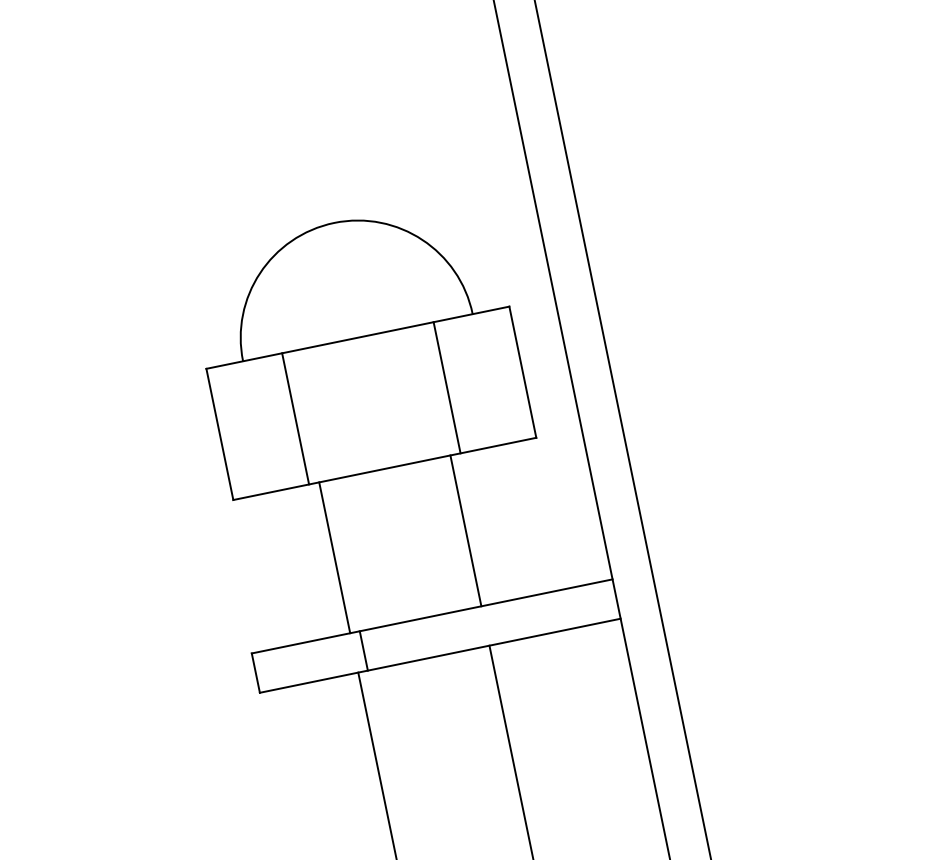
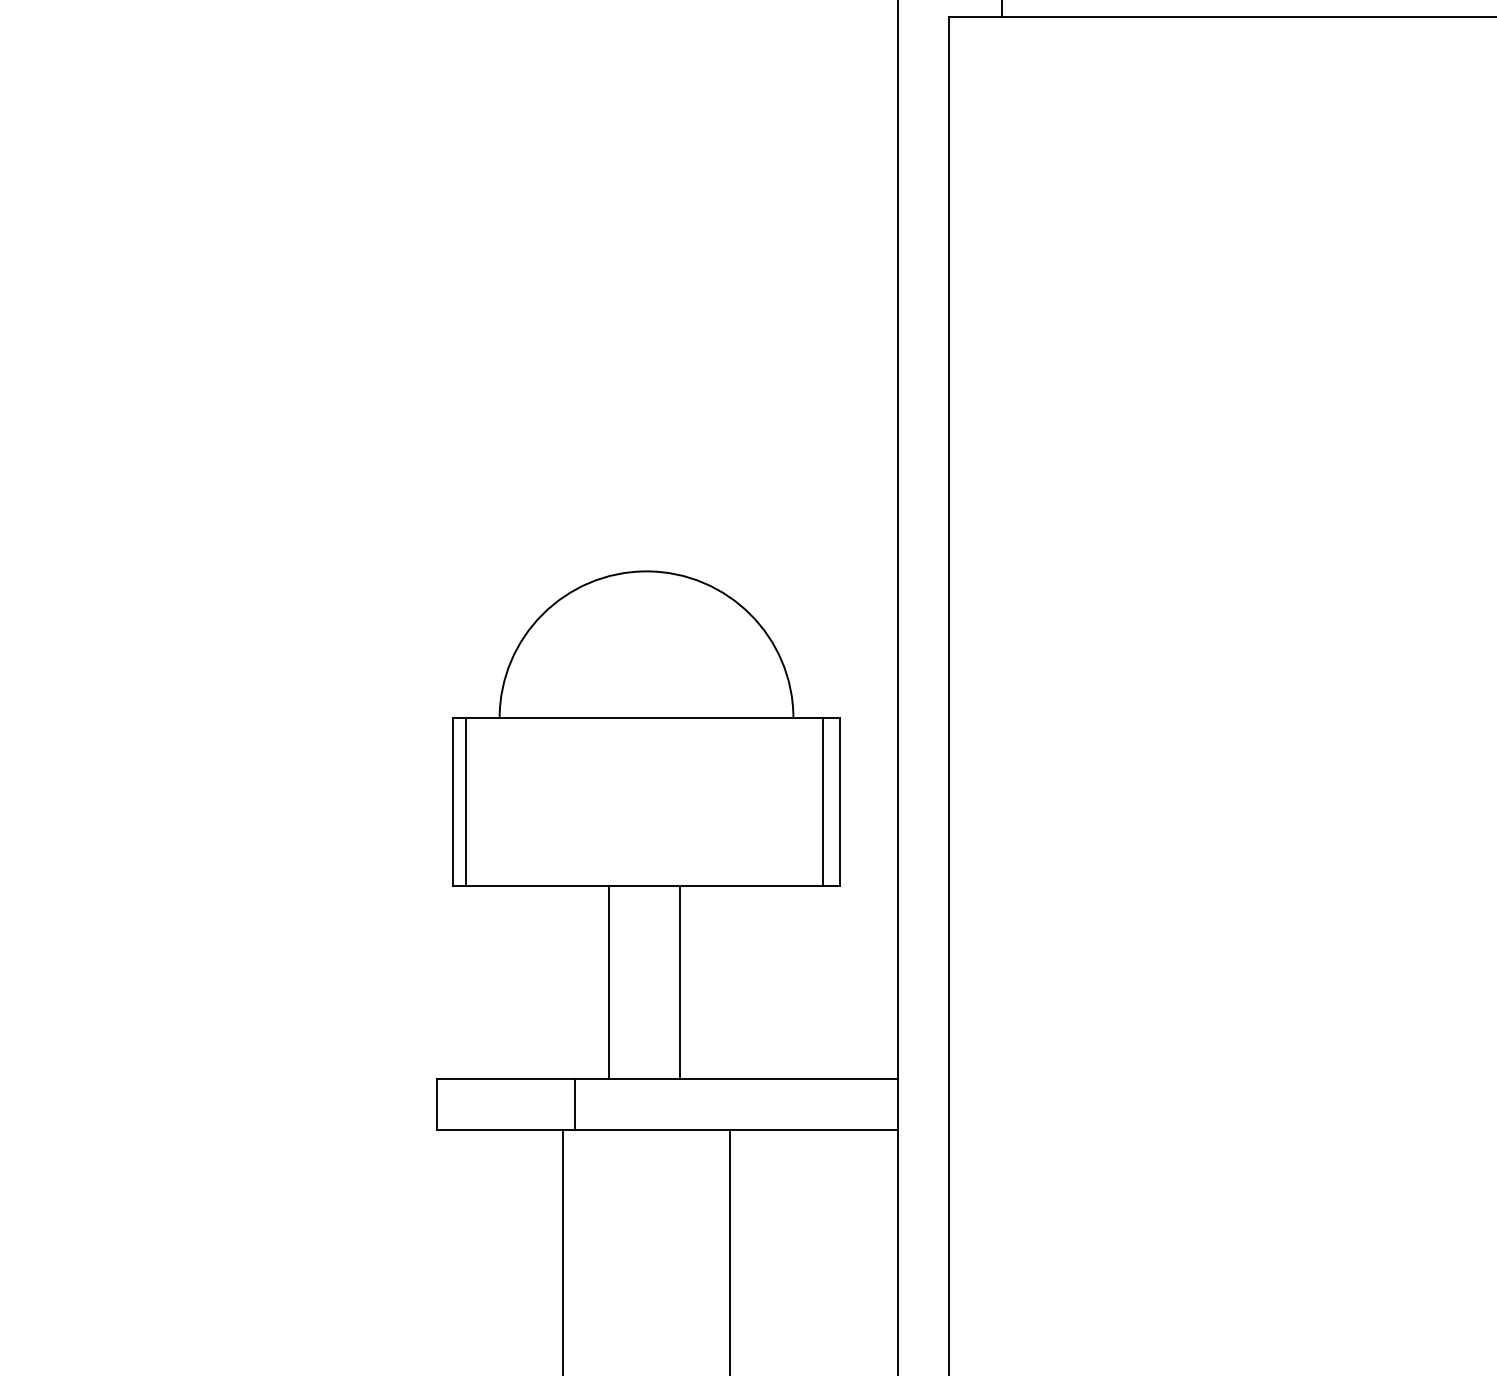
line: (447, 387) -> (823, 802), moved
line: (295, 419) -> (465, 802), moved
line: (465, 530) -> (680, 982), moved
line: (334, 557) -> (608, 982), moved

